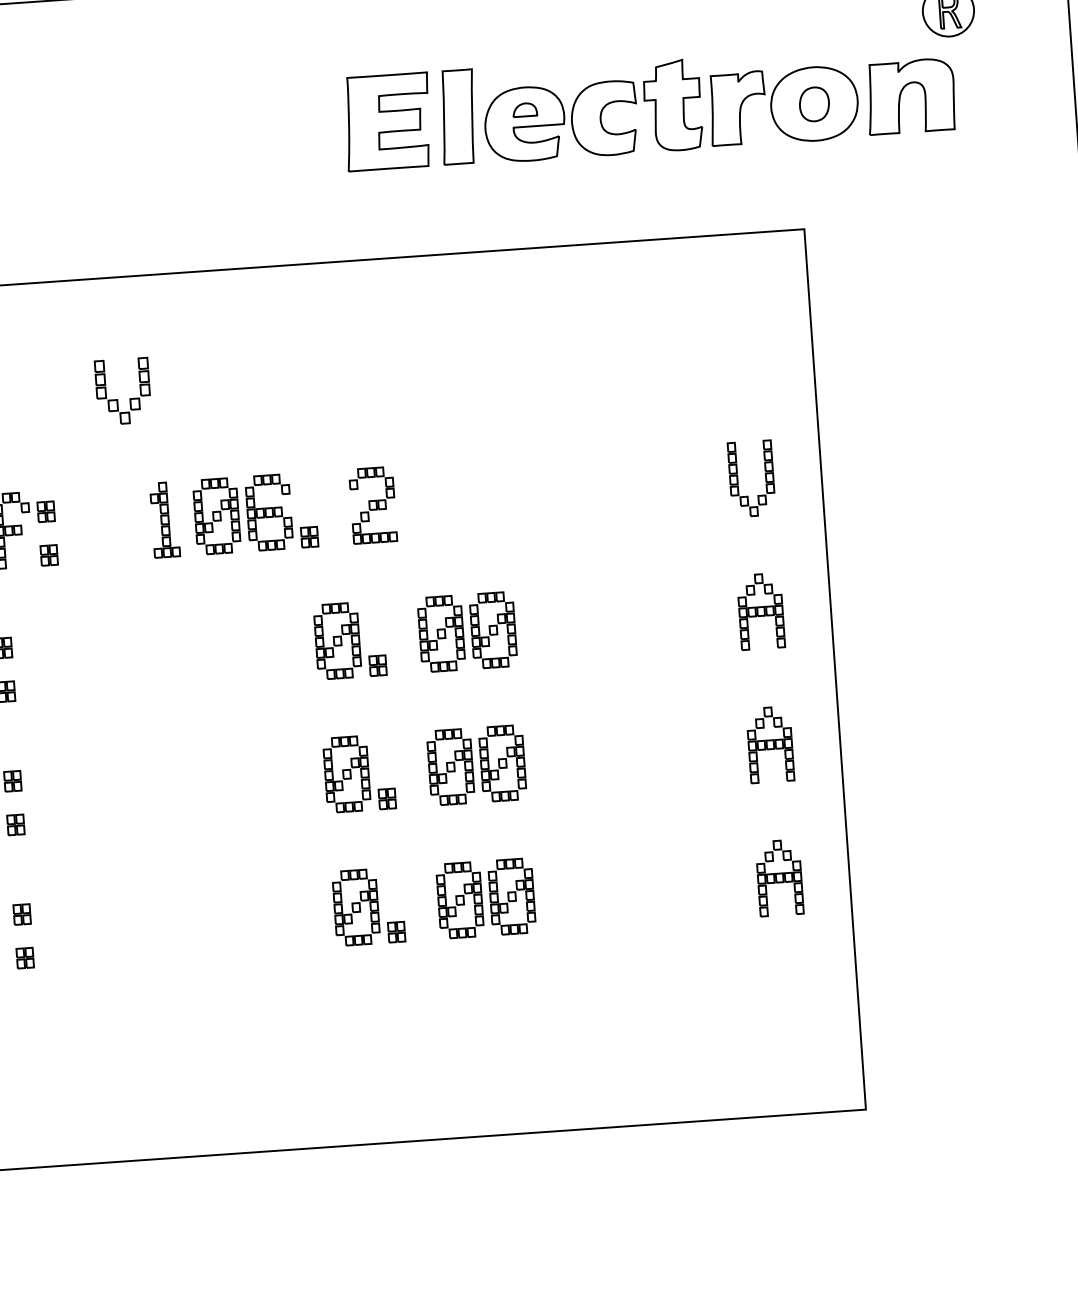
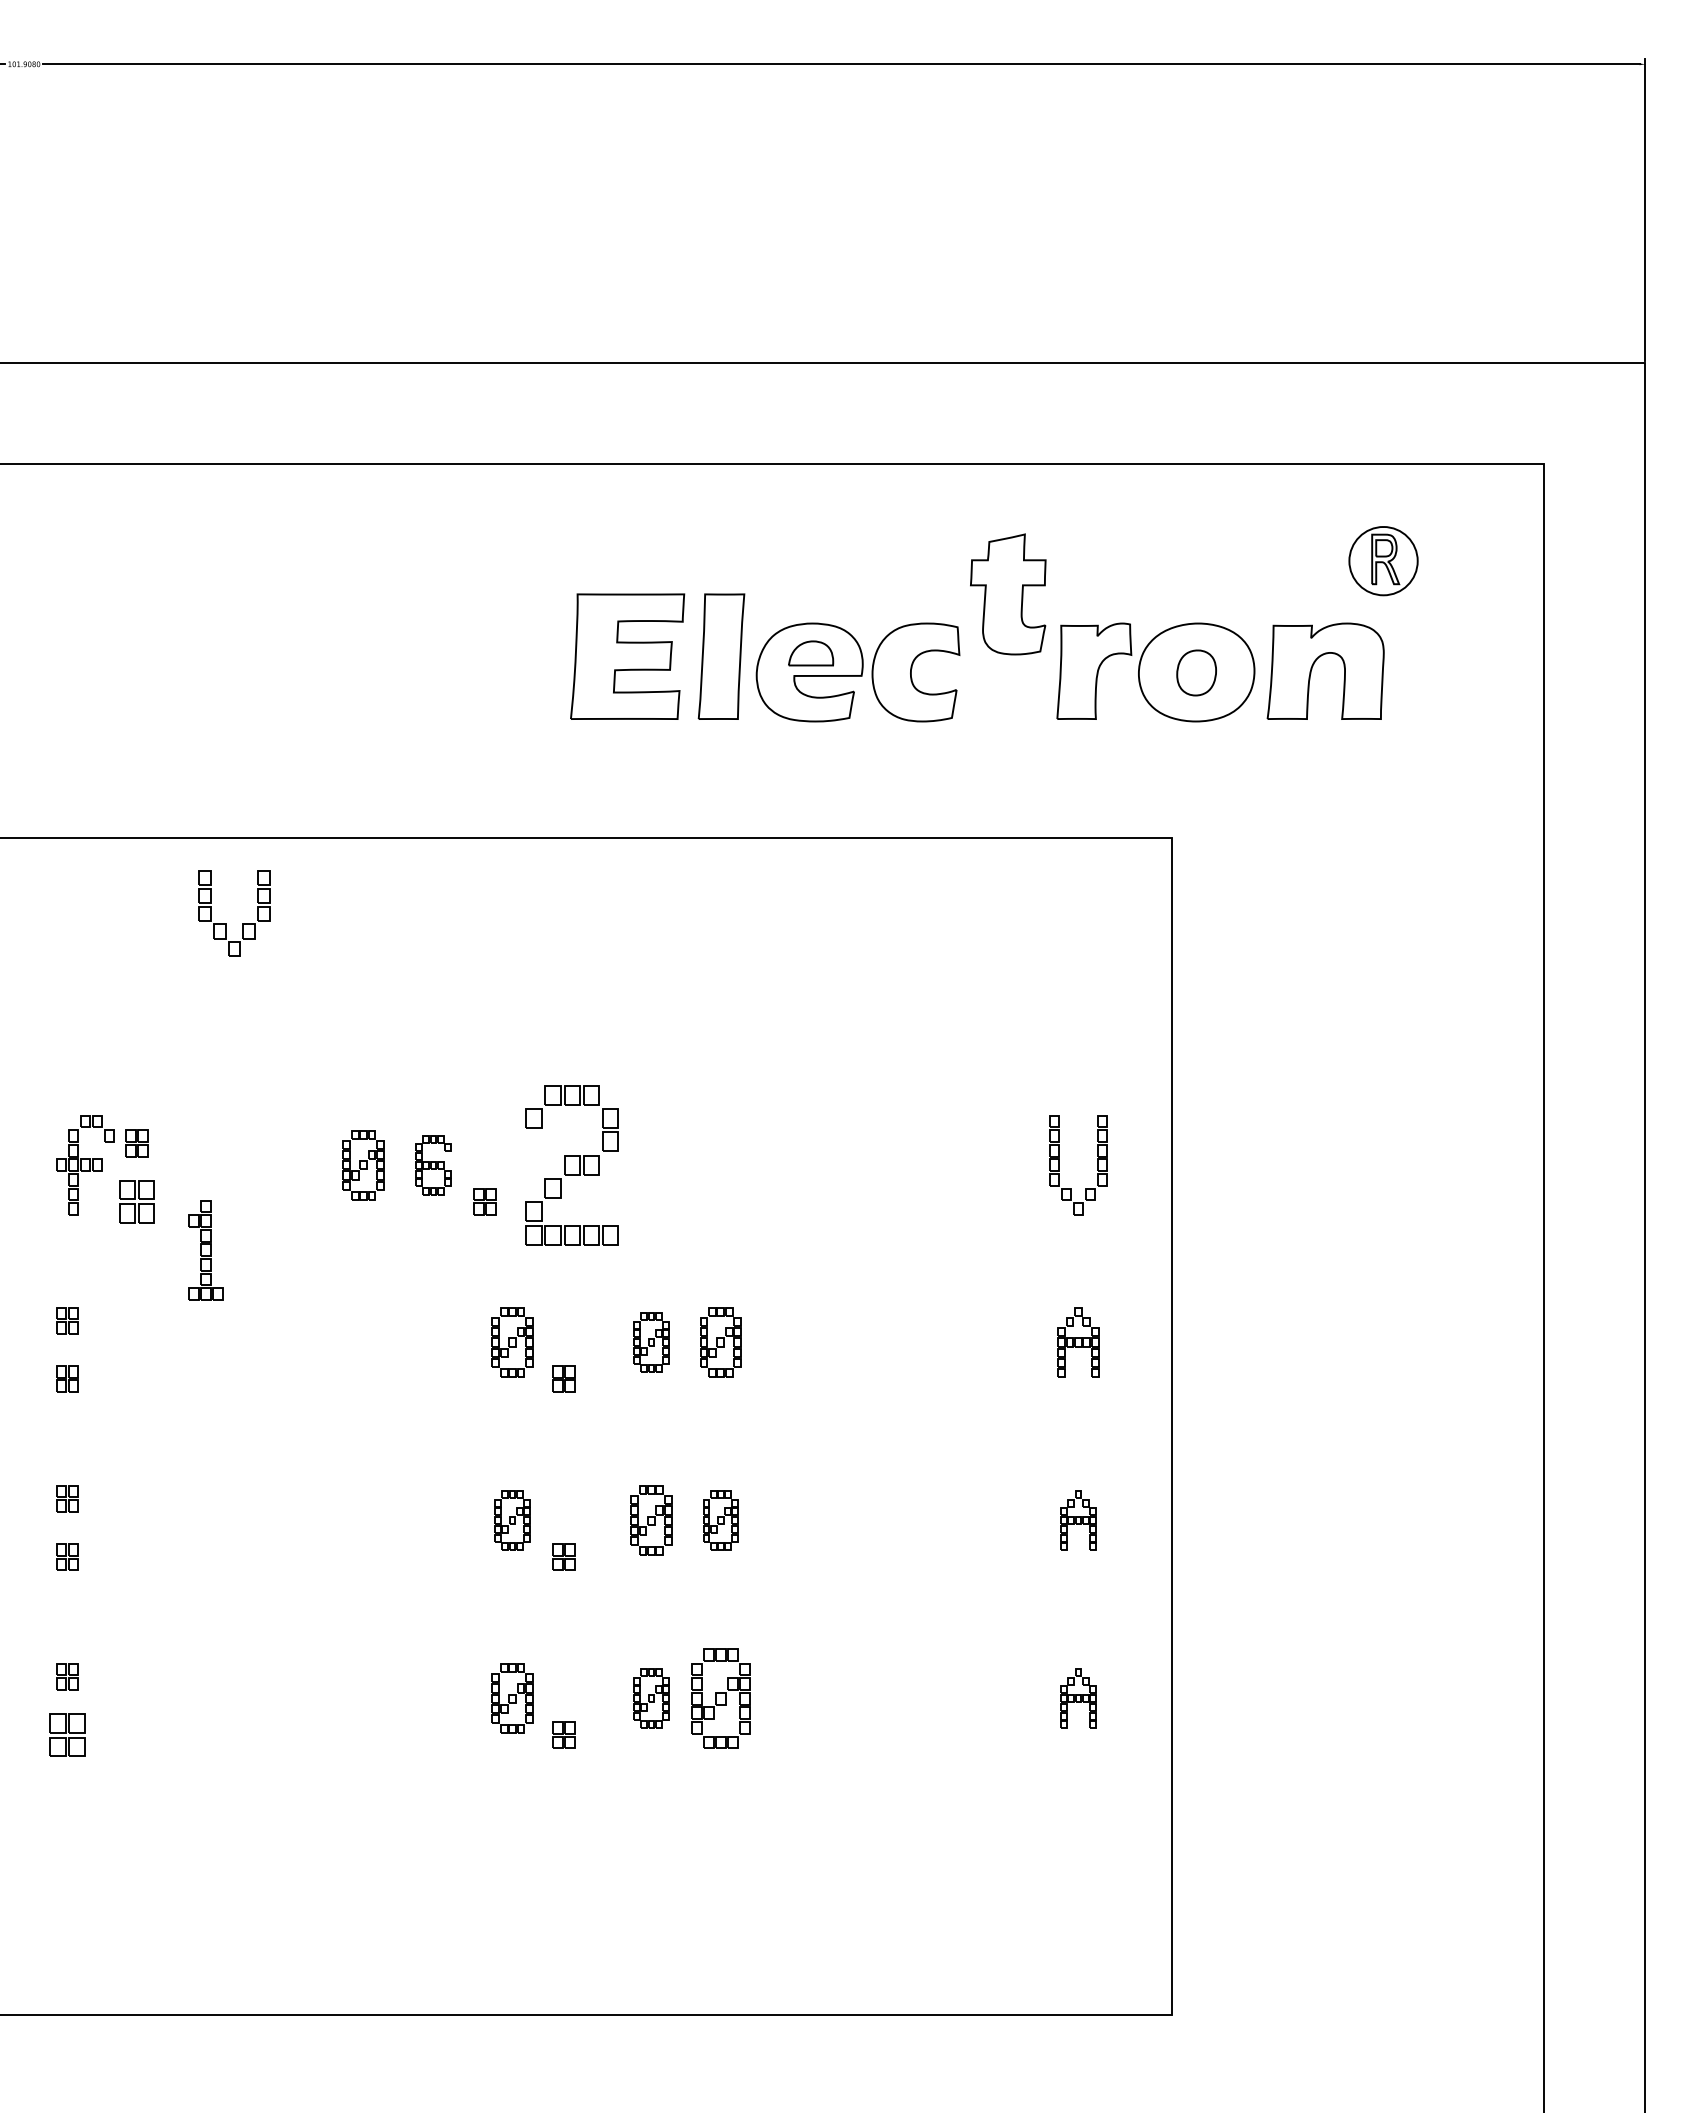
part: (673, 105) -> (1008, 594), moved
part: (524, 110) -> (810, 653), size x1.4
part: (117, 399) -> (226, 923), moved
part: (373, 505) -> (572, 1165), size x1.6
part: (269, 512) -> (433, 1165), size x0.6
part: (216, 516) -> (363, 1165), size x0.7
part: (164, 520) -> (205, 1250), moved
part: (48, 555) -> (136, 1201), size x1.6
part: (761, 611) -> (1078, 1342), size x0.7
part: (493, 630) -> (720, 1342), size x0.7
part: (441, 633) -> (651, 1342), size x0.6
part: (337, 641) -> (512, 1342), size x0.7
part: (770, 744) -> (1078, 1520), size x0.6
part: (502, 763) -> (720, 1520), size x0.6
part: (450, 767) -> (651, 1520), size x0.7
part: (346, 774) -> (512, 1520), size x0.6
part: (779, 877) -> (1078, 1698), size x0.6
part: (460, 900) -> (651, 1698), size x0.6
part: (356, 907) -> (512, 1698), size x0.7
part: (25, 957) -> (67, 1734), size x1.6

